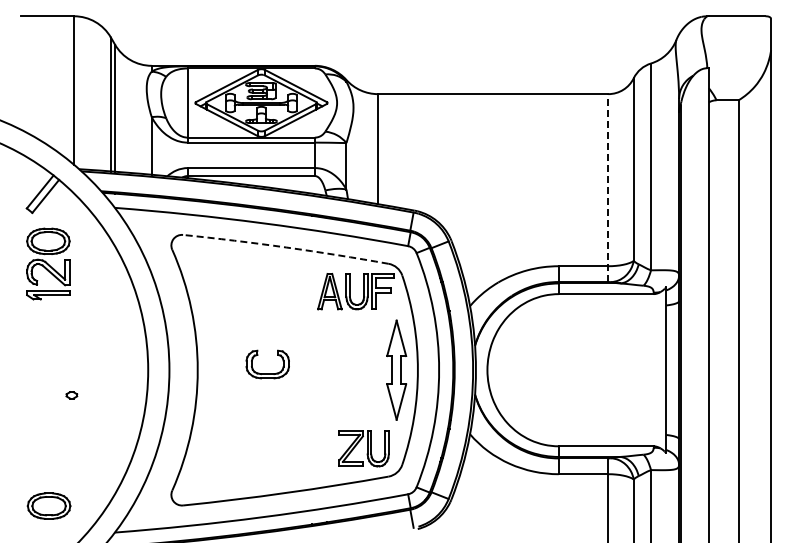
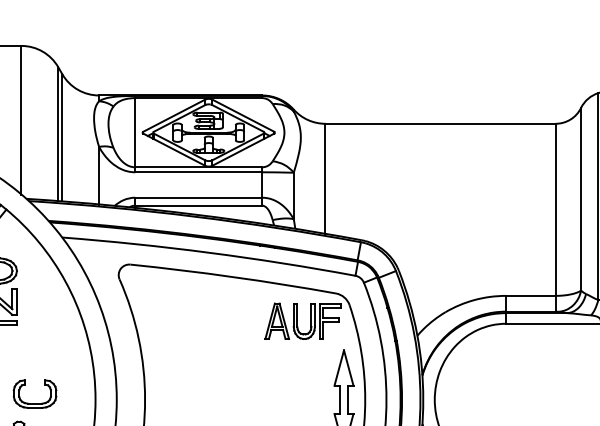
line: (608, 188) -> (555, 218), dashed -> solid
arc: (286, 247) -> (233, 277), dashed -> solid
part: (267, 373) -> (34, 403), moved

